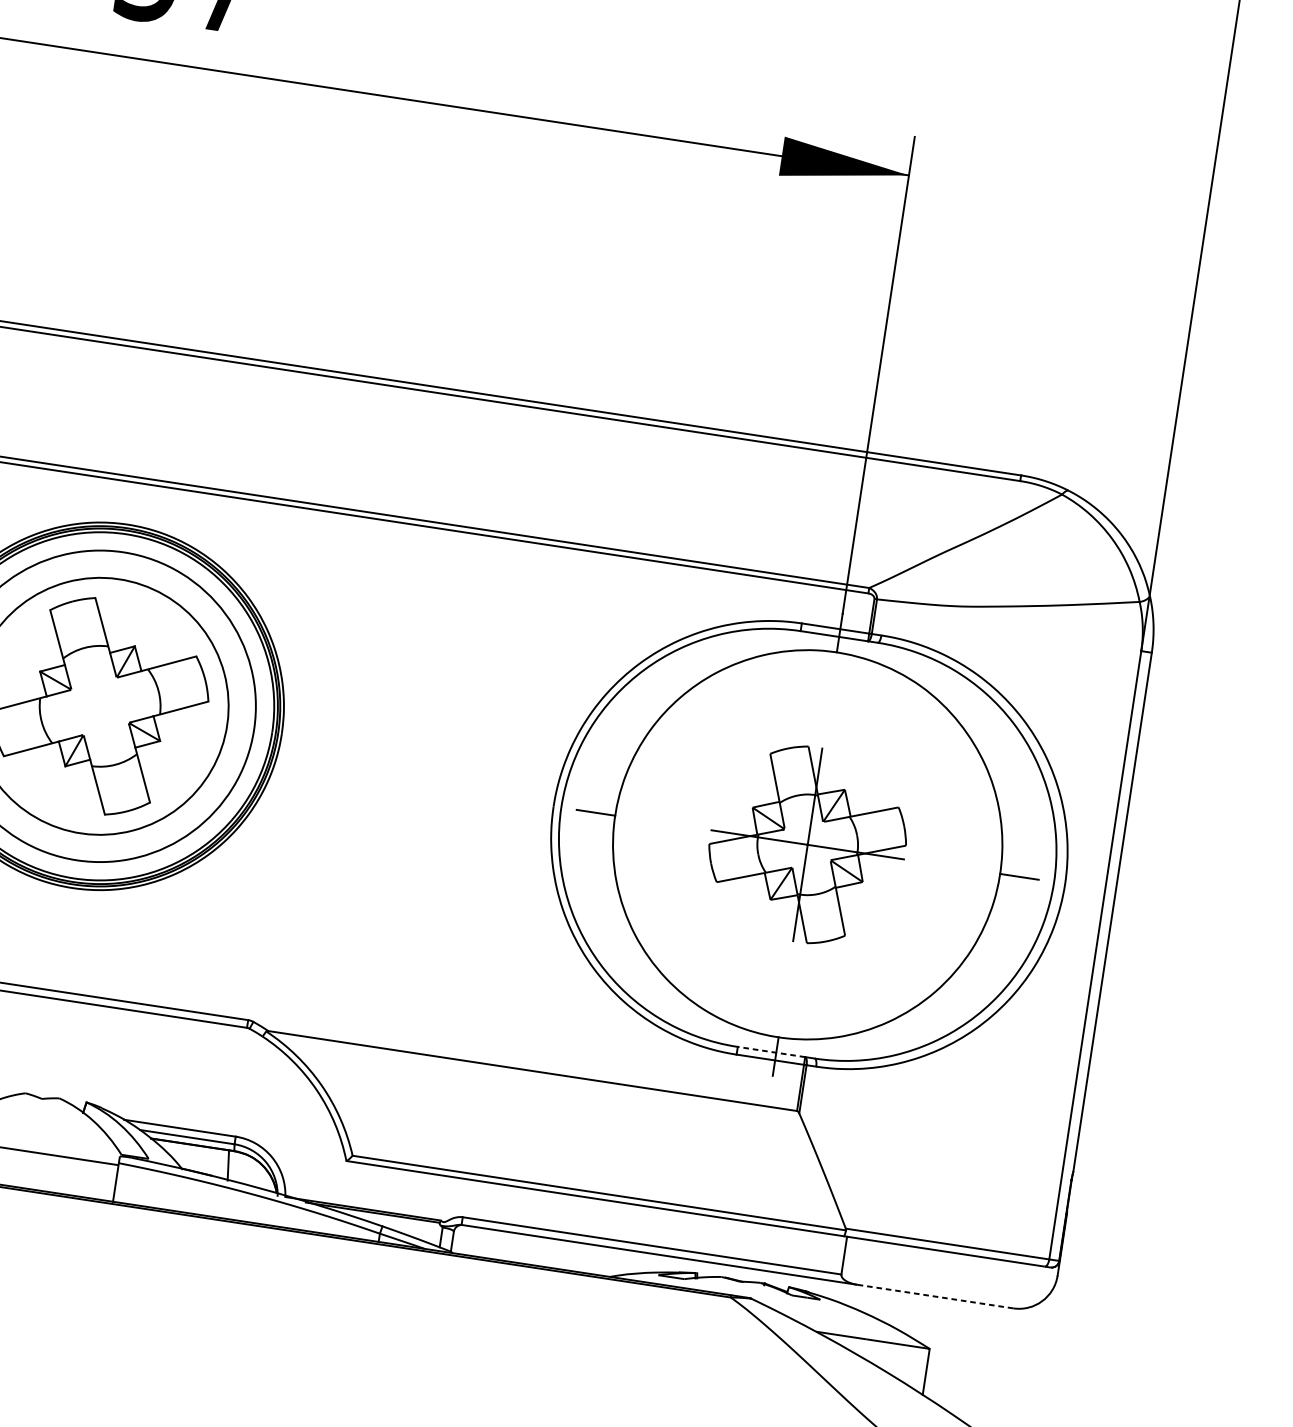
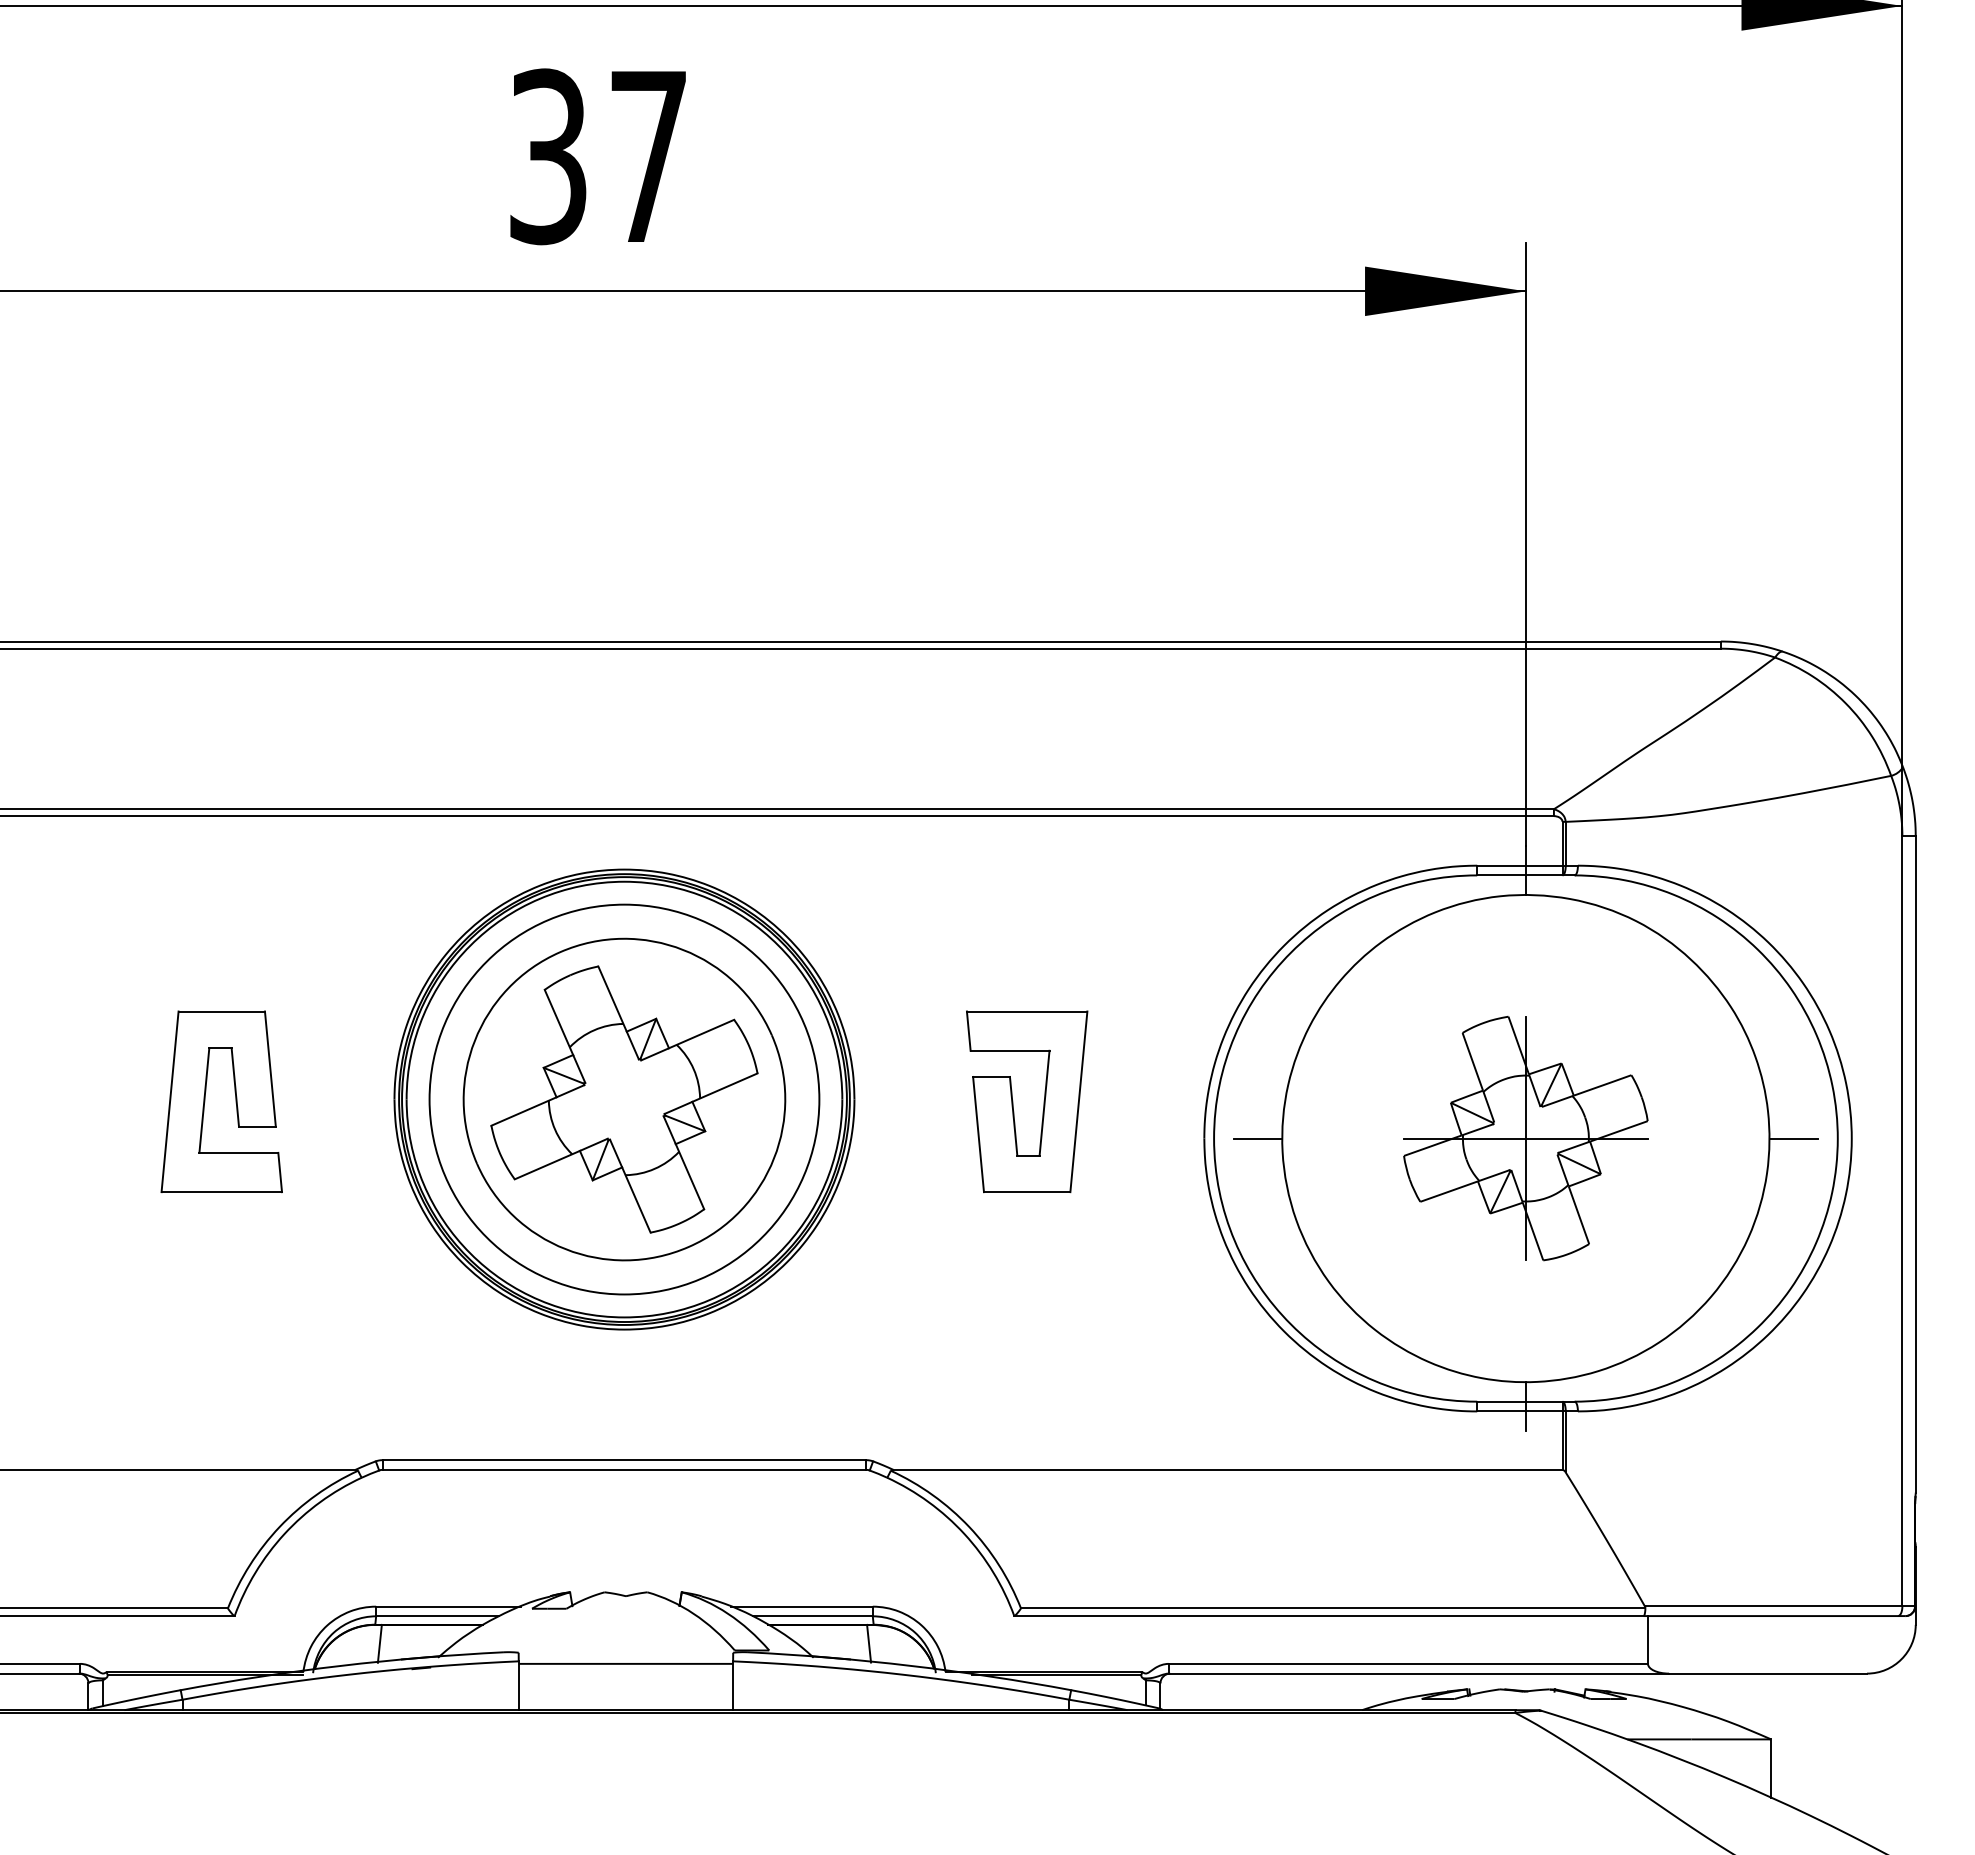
part: (407, 754) -> (1013, 1101), added
line: (771, 1051) -> (1519, 1401), dashed -> solid
line: (935, 1296) -> (1768, 1673), dashed -> solid

